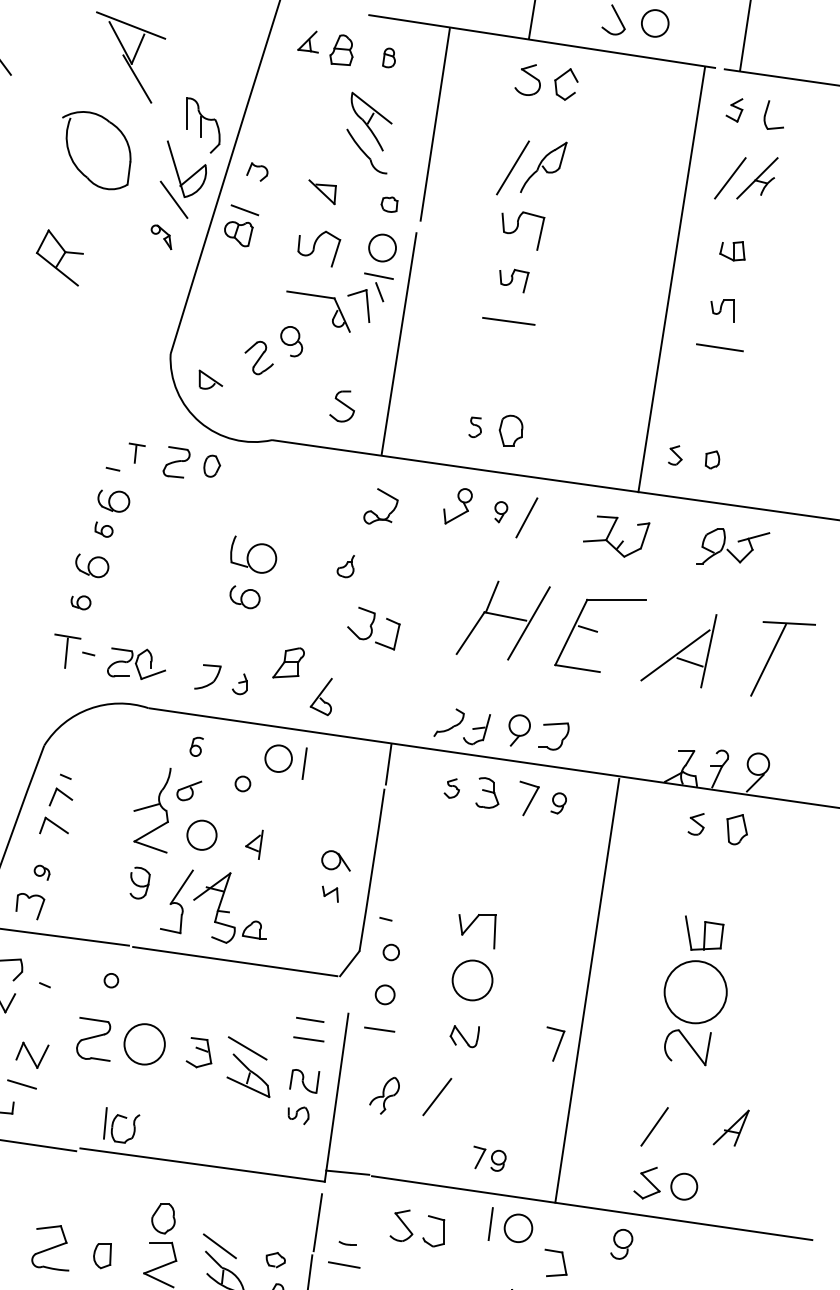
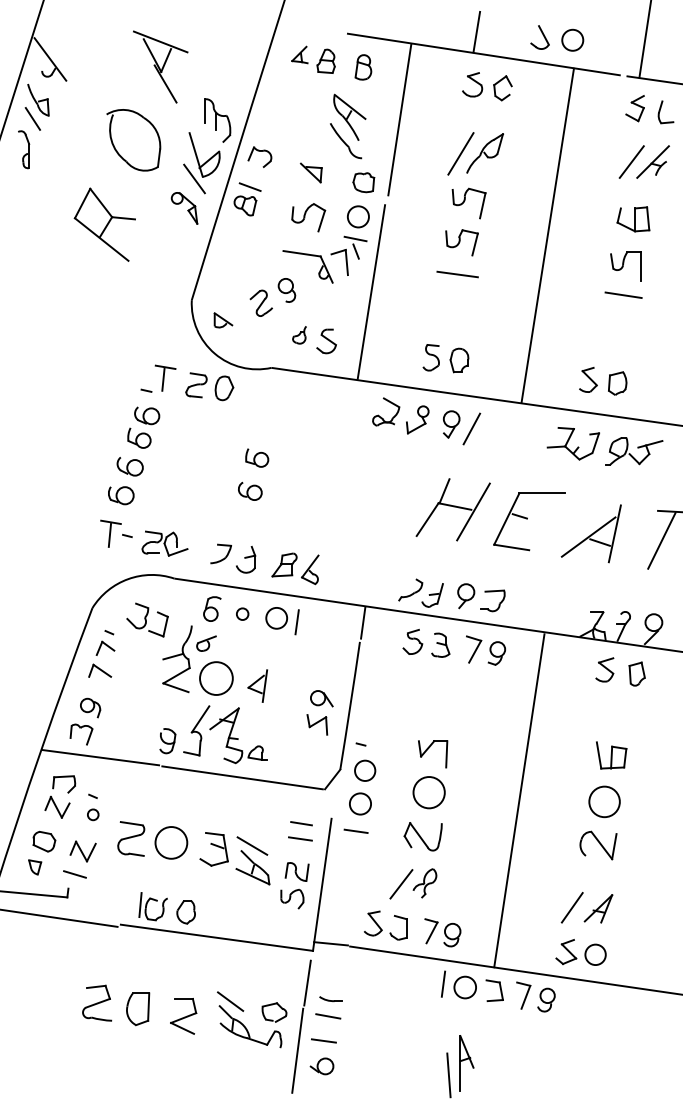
part: (389, 58) -> (363, 67), size x1.67
part: (733, 110) -> (634, 108), size x1.43
part: (256, 171) -> (259, 156), size x1.43
part: (389, 204) -> (363, 182), size x1.67
part: (161, 237) -> (184, 208), size x1.67
part: (732, 251) -> (633, 219), size x1.67
part: (59, 257) -> (104, 224), size x1.67
line: (671, 279) -> (547, 235), moved
part: (513, 280) -> (461, 242), size x1.43
part: (722, 311) -> (625, 266), size x1.67
part: (474, 426) -> (430, 357), size x1.67
part: (137, 452) -> (165, 377), size x1.67
part: (675, 454) -> (588, 379), size x1.67
part: (712, 460) -> (617, 383), size x1.67
part: (212, 466) -> (224, 388), size x1.43
part: (375, 512) -> (381, 416), moved
part: (500, 512) -> (451, 424), size x1.67
part: (104, 528) -> (139, 437), size x1.67
part: (616, 536) -> (573, 443), moved
part: (254, 554) -> (257, 457), size x0.62
part: (345, 566) -> (299, 335), moved
part: (81, 602) -> (121, 495), size x1.67
part: (373, 627) -> (147, 619), moved
part: (288, 662) -> (284, 564), moved
part: (240, 683) -> (246, 559), size x1.67
part: (196, 746) -> (212, 608), size x1.67
circle: (242, 783) -> (242, 613), moved
part: (451, 788) -> (412, 641), size x1.67
part: (558, 803) -> (496, 653), size x1.43
part: (695, 823) -> (604, 669), size x1.43
circle: (202, 835) -> (216, 678), size x1.43
part: (254, 844) -> (257, 685), size x1.43
part: (41, 872) -> (90, 707), size x1.67
part: (139, 883) -> (167, 741), moved
part: (330, 893) -> (317, 724), size x1.67
circle: (391, 952) -> (365, 770), size x1.67
circle: (111, 980) -> (93, 814), moved
circle: (695, 991) -> (604, 801), size x0.62
circle: (385, 994) -> (360, 803), size x1.43
part: (464, 1036) -> (422, 836), size x1.67
part: (555, 1043) -> (523, 995), moved
part: (198, 1052) -> (213, 849), size x1.43
part: (383, 1096) -> (424, 883), moved
part: (298, 1115) -> (292, 898), size x1.43
part: (731, 1127) -> (598, 908), moved
part: (489, 1158) -> (442, 932), size x1.43
part: (162, 1219) -> (185, 912), moved
part: (417, 1228) -> (385, 925), moved
part: (347, 1243) -> (330, 999), size x1.67
part: (102, 1256) -> (138, 1009), size x1.67
part: (275, 1260) -> (274, 1012), size x1.67
part: (555, 1262) -> (494, 990), moved

